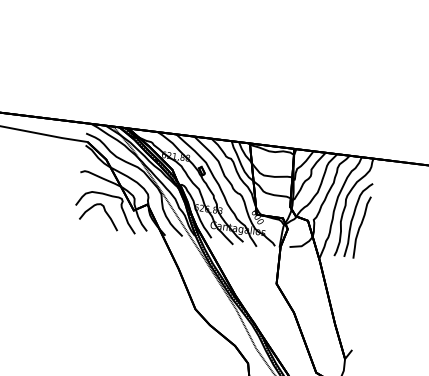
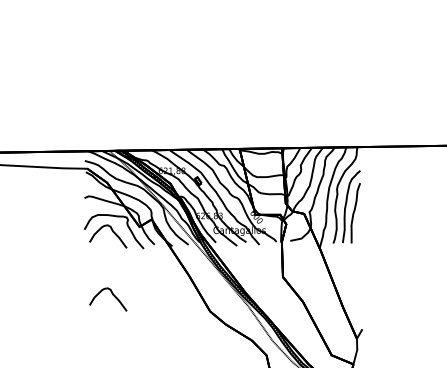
curve: (95, 278) -> (112, 295), added

